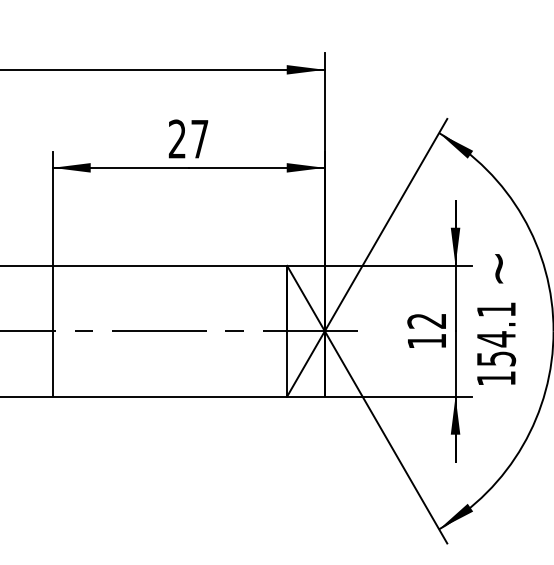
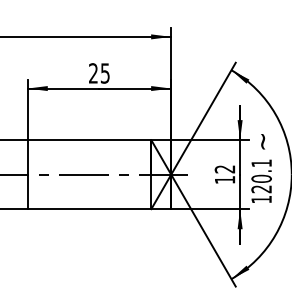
text: (200, 139) -> (105, 73), 27 -> 25
text: (496, 347) -> (261, 183), 154.1 -> 120.1

